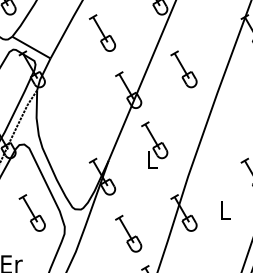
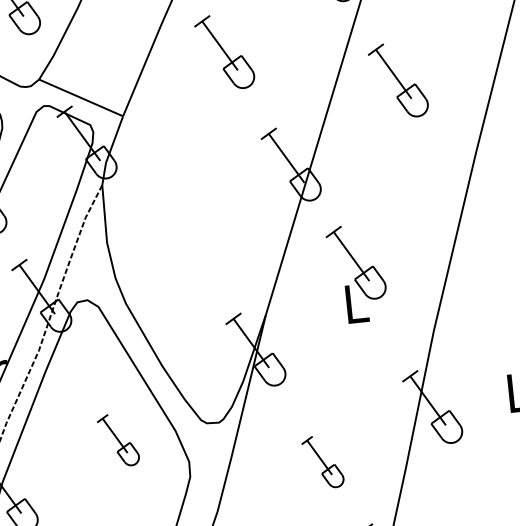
part: (183, 69) -> (397, 81), moved
part: (31, 212) -> (117, 439), size x0.7
part: (128, 233) -> (322, 461), size x0.7

